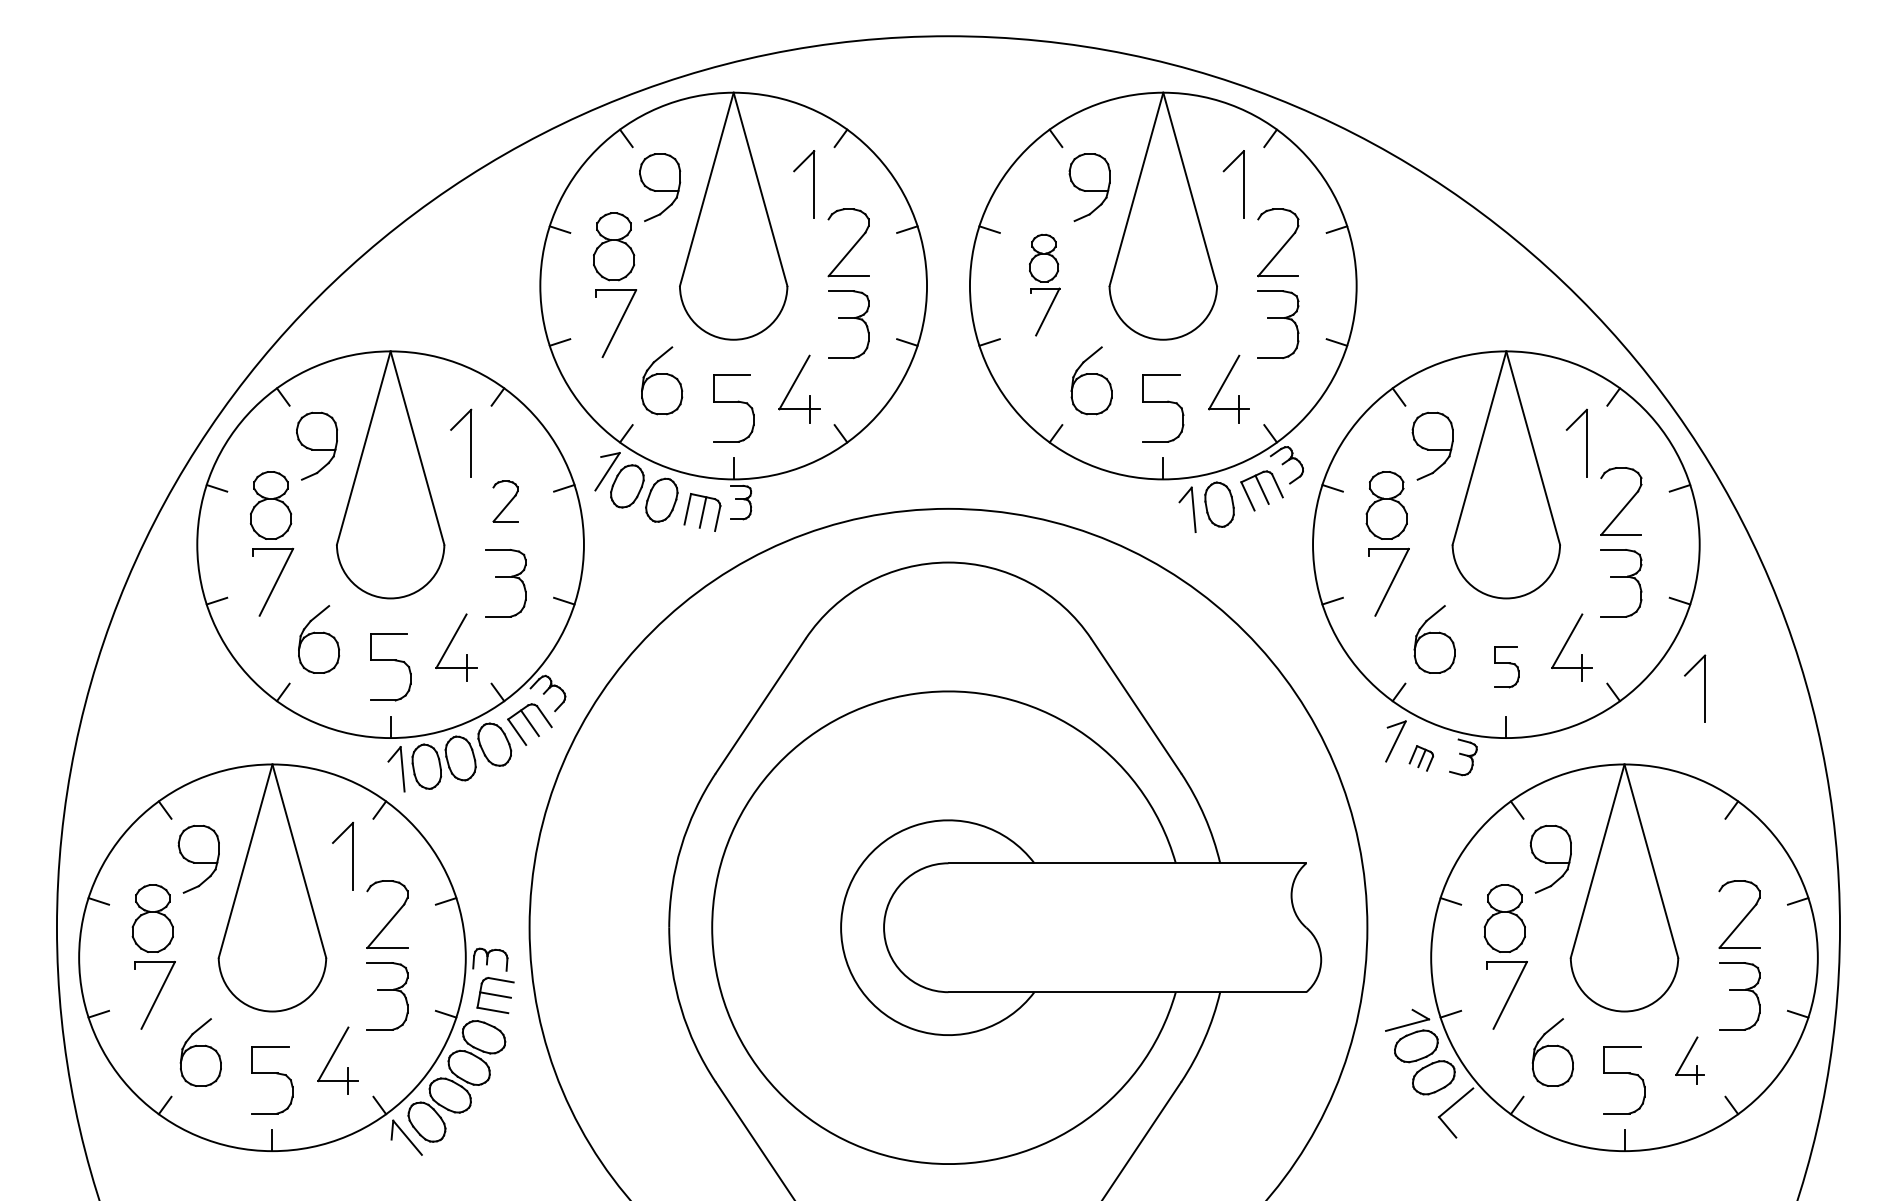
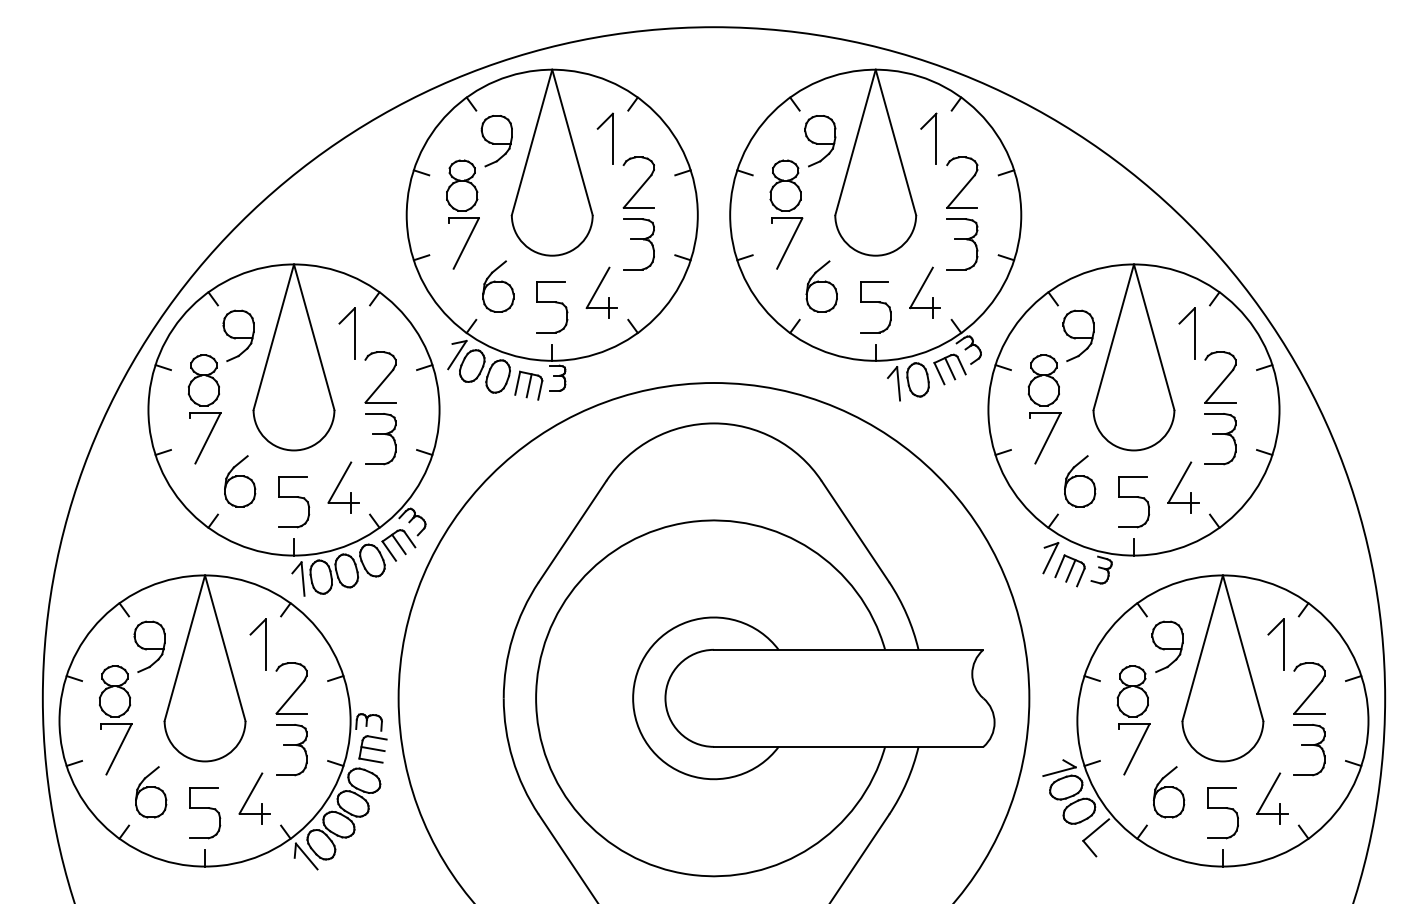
part: (1044, 285) -> (786, 214), size x1.43
part: (505, 501) -> (380, 377), size x1.67
part: (1507, 667) -> (1134, 502), size x1.67
part: (1704, 688) -> (1283, 644), moved
part: (1420, 757) -> (1069, 570), size x1.67
part: (1690, 1060) -> (1272, 798), size x1.43

